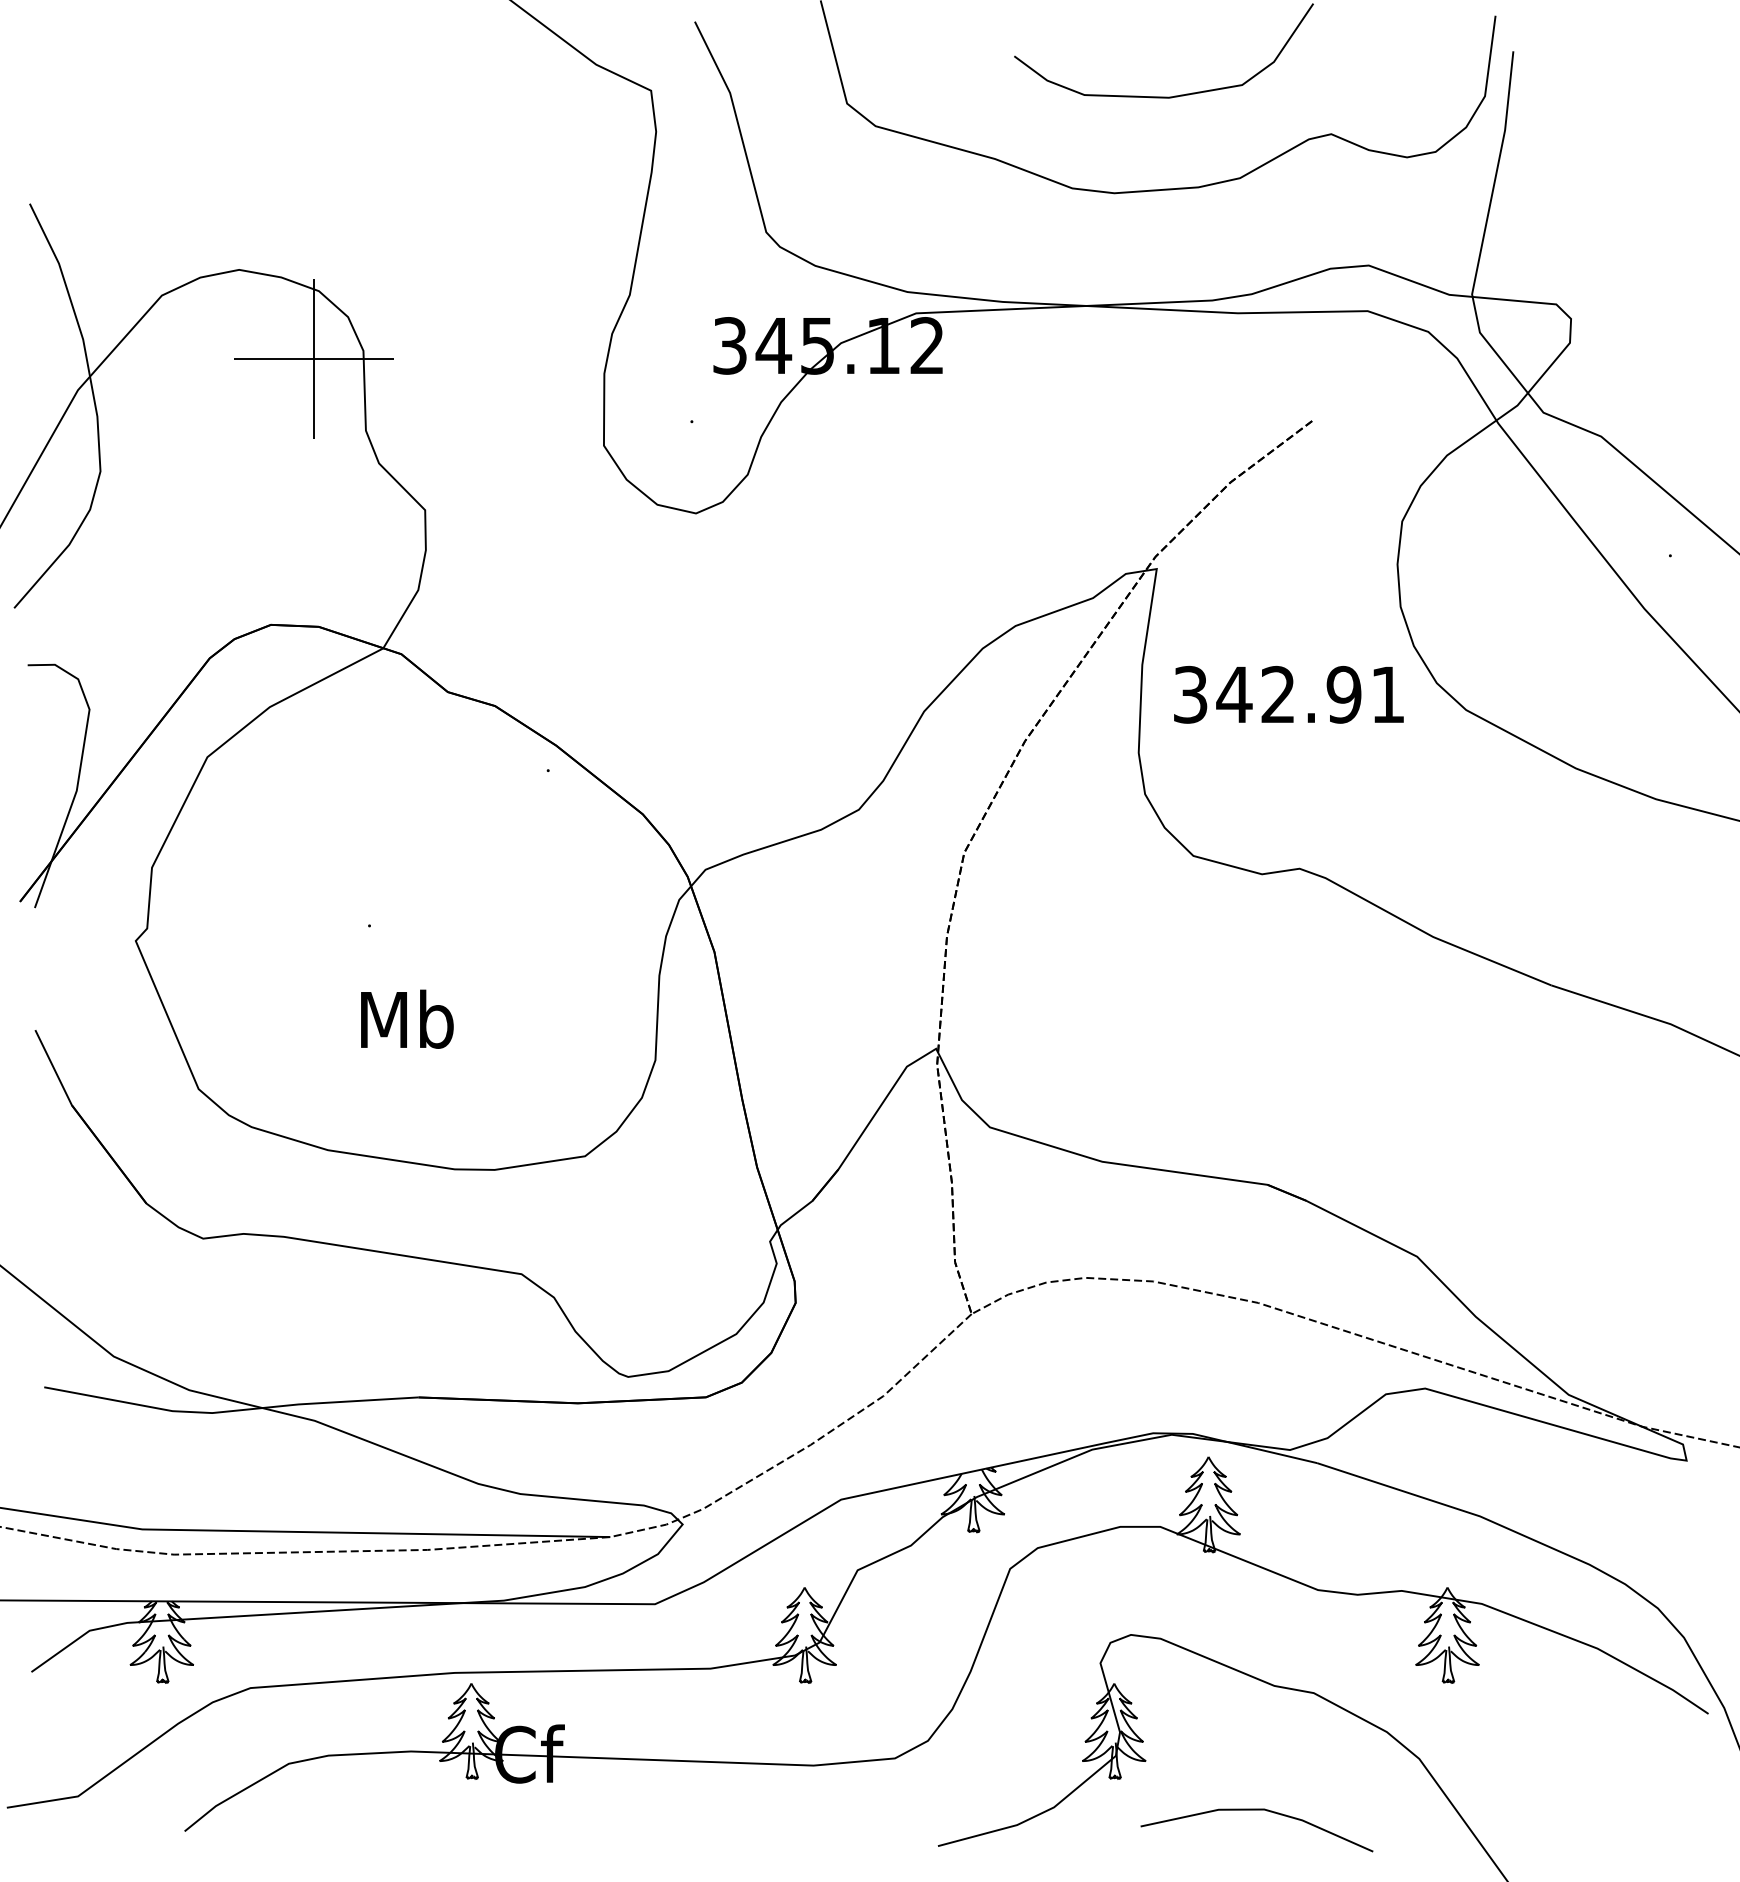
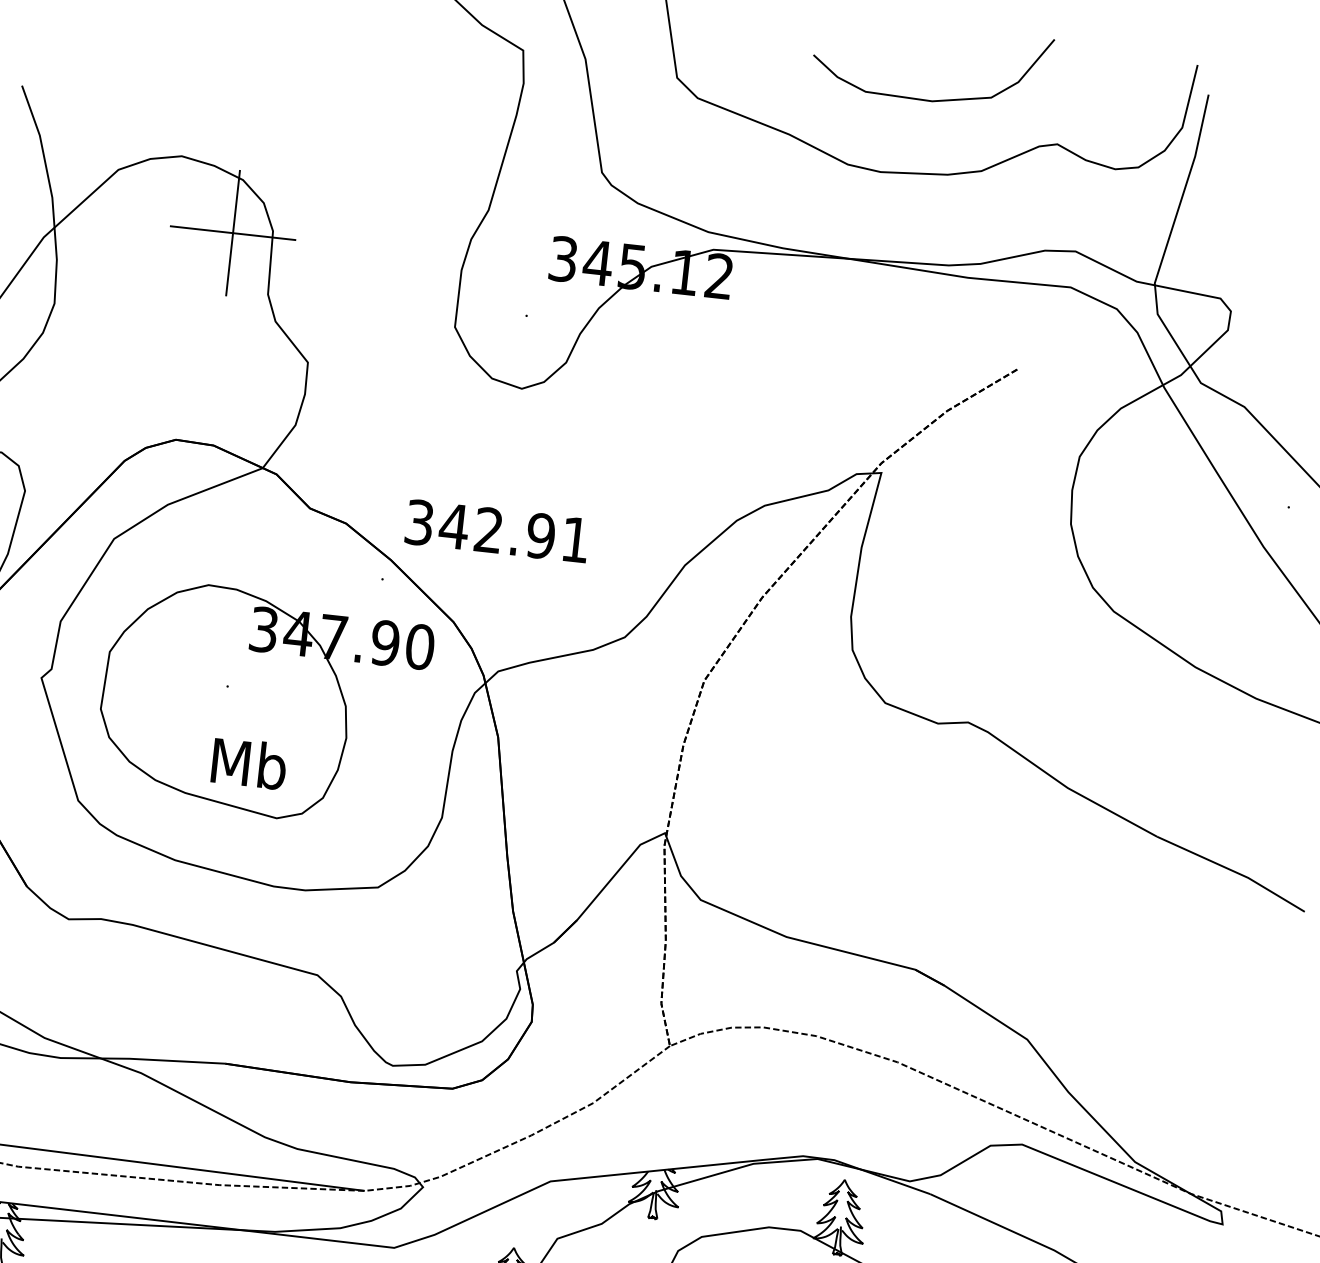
text: (1288, 694) -> (496, 530), moved
part: (417, 942) -> (264, 703), added

